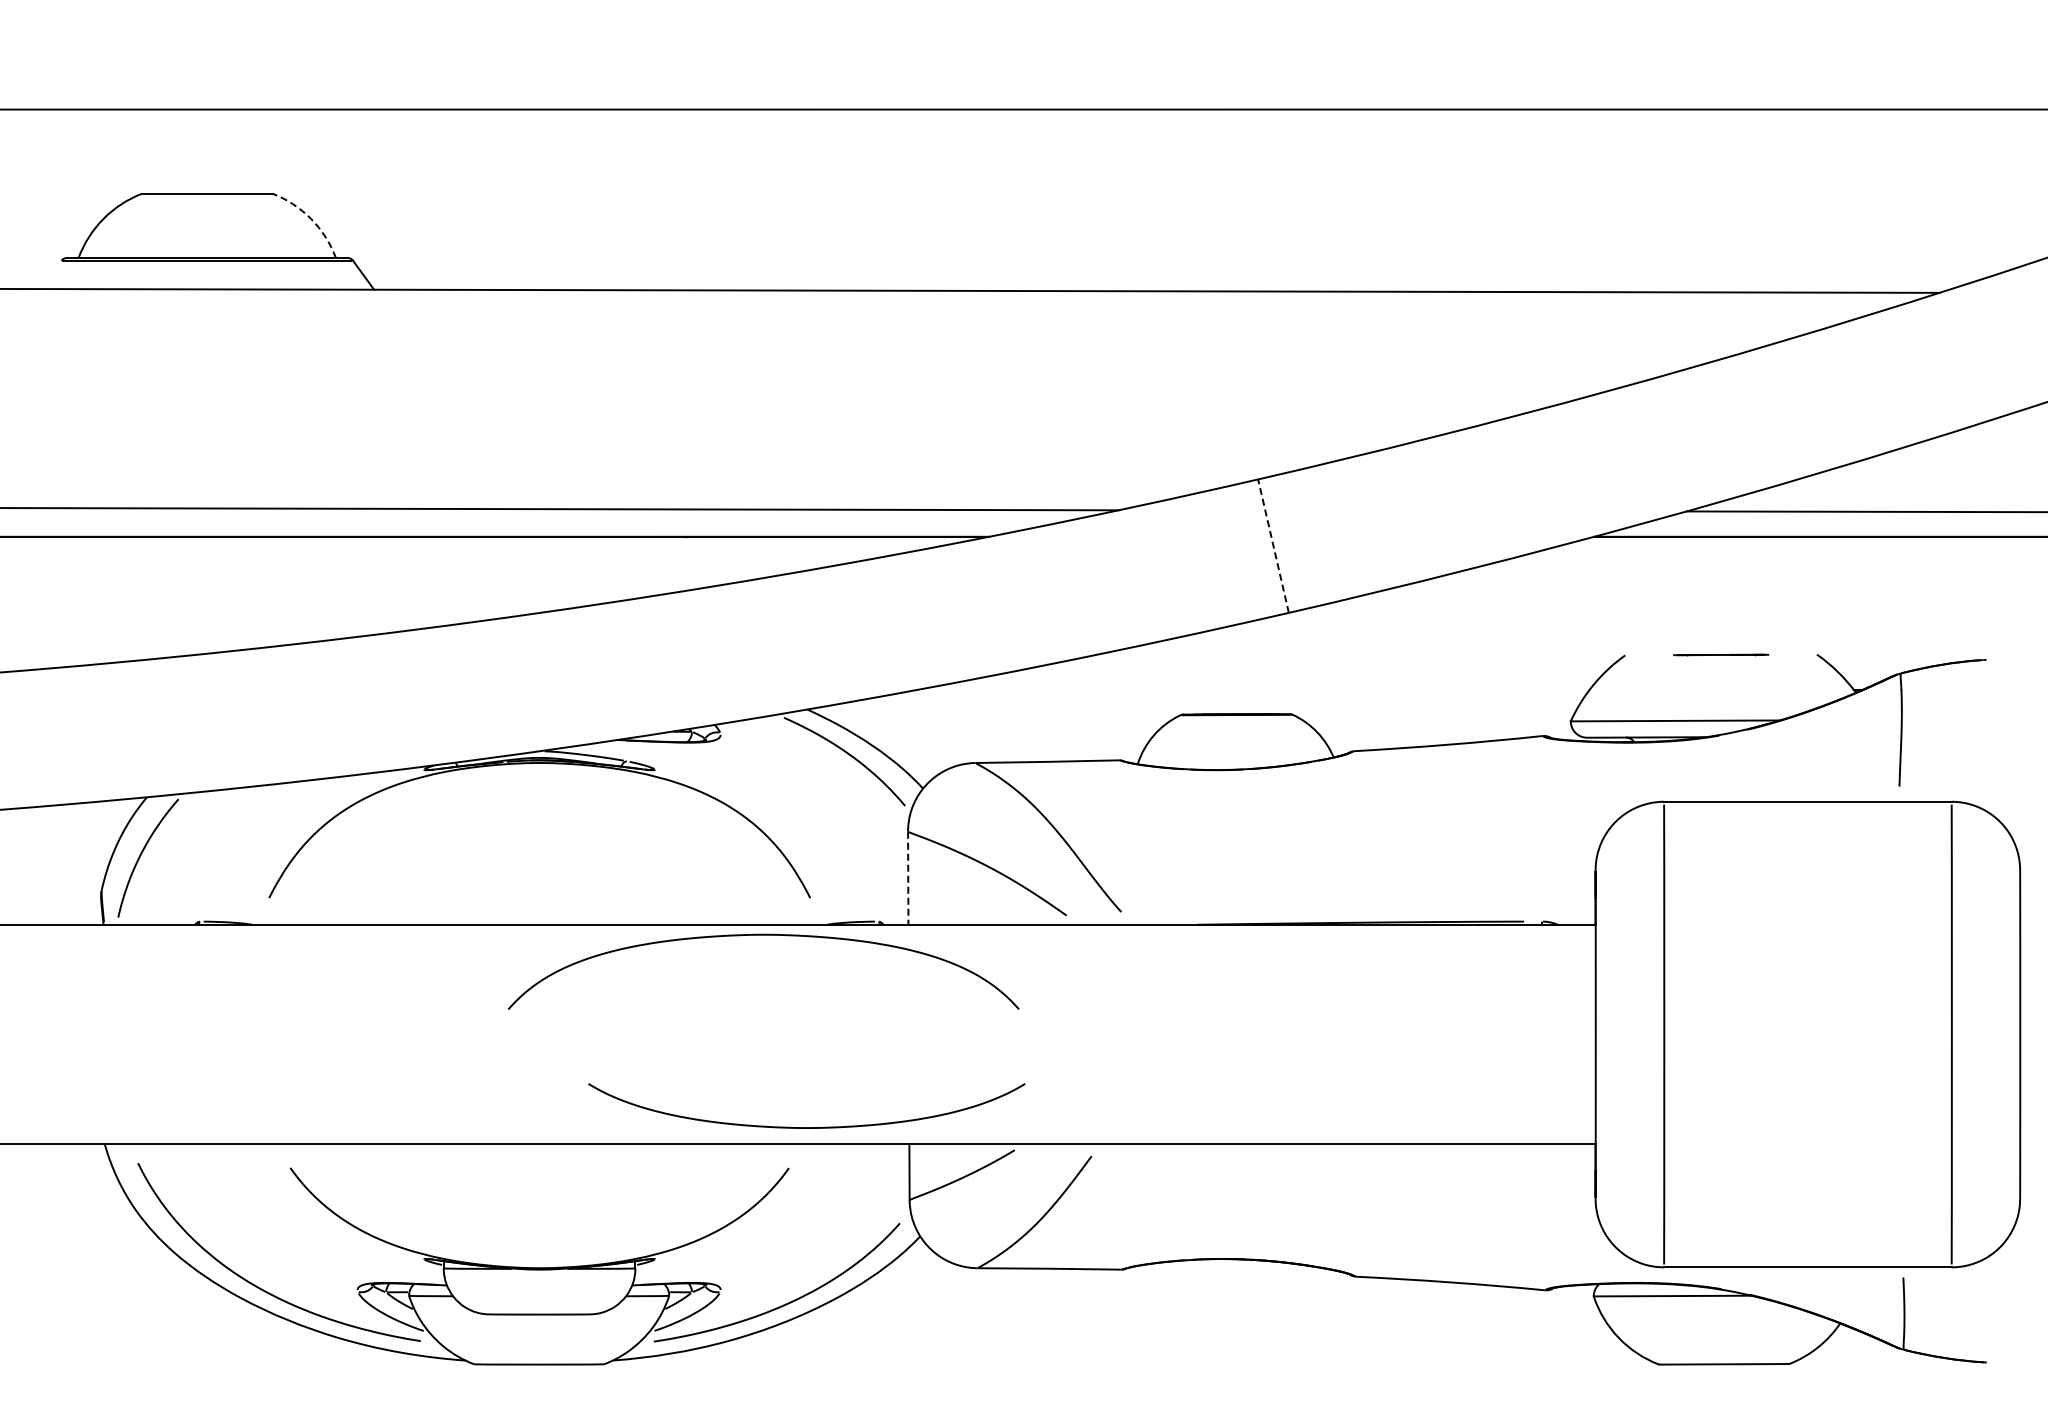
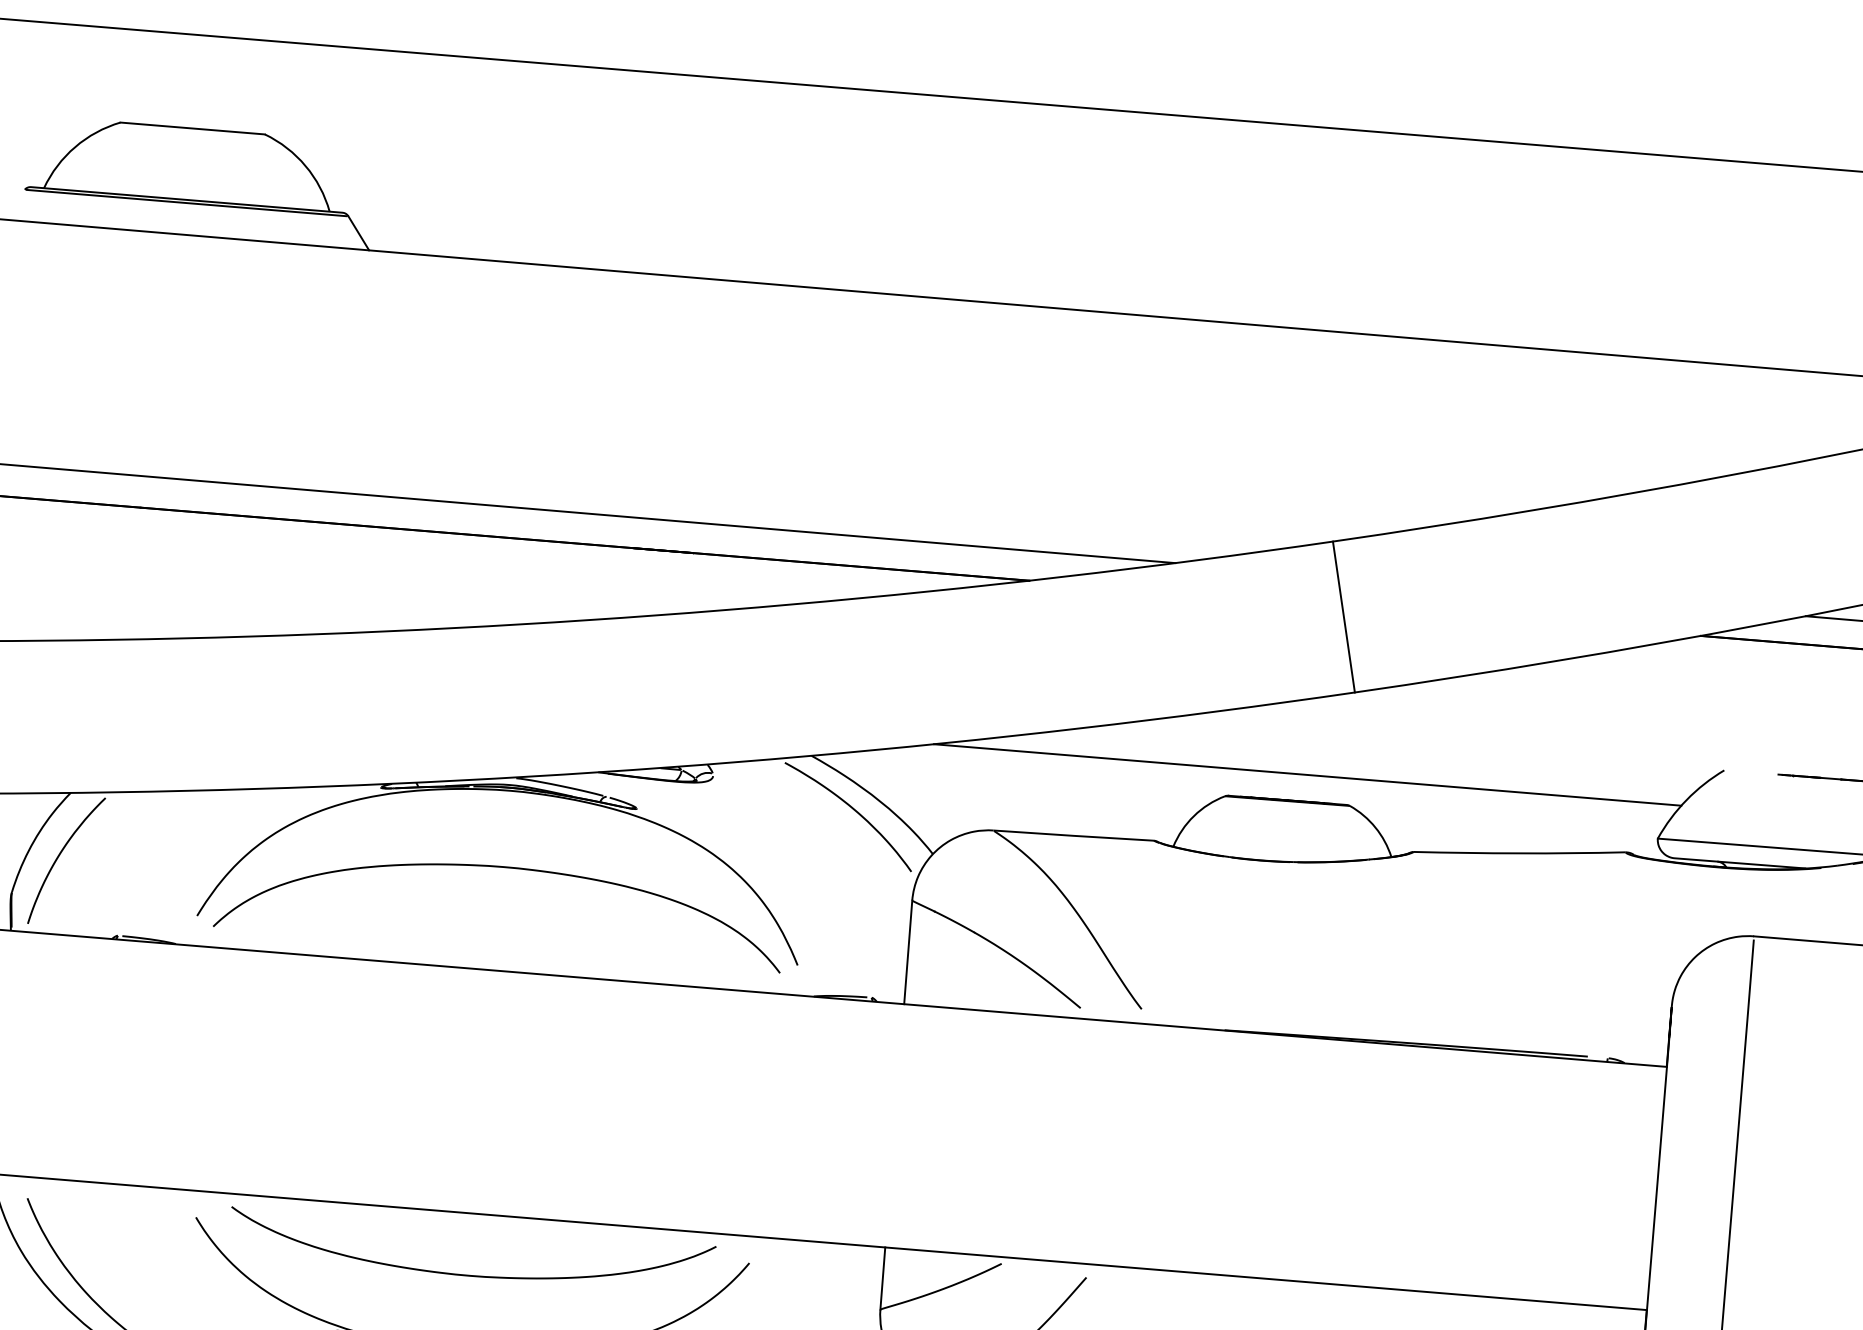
arc: (311, 218) -> (306, 165), dashed -> solid
line: (1273, 545) -> (1343, 616), dashed -> solid
line: (1252, 690) -> (1307, 775), added
line: (908, 878) -> (908, 952), dashed -> solid
curve: (763, 935) -> (503, 867), moved
curve: (806, 1127) -> (469, 1275), moved

